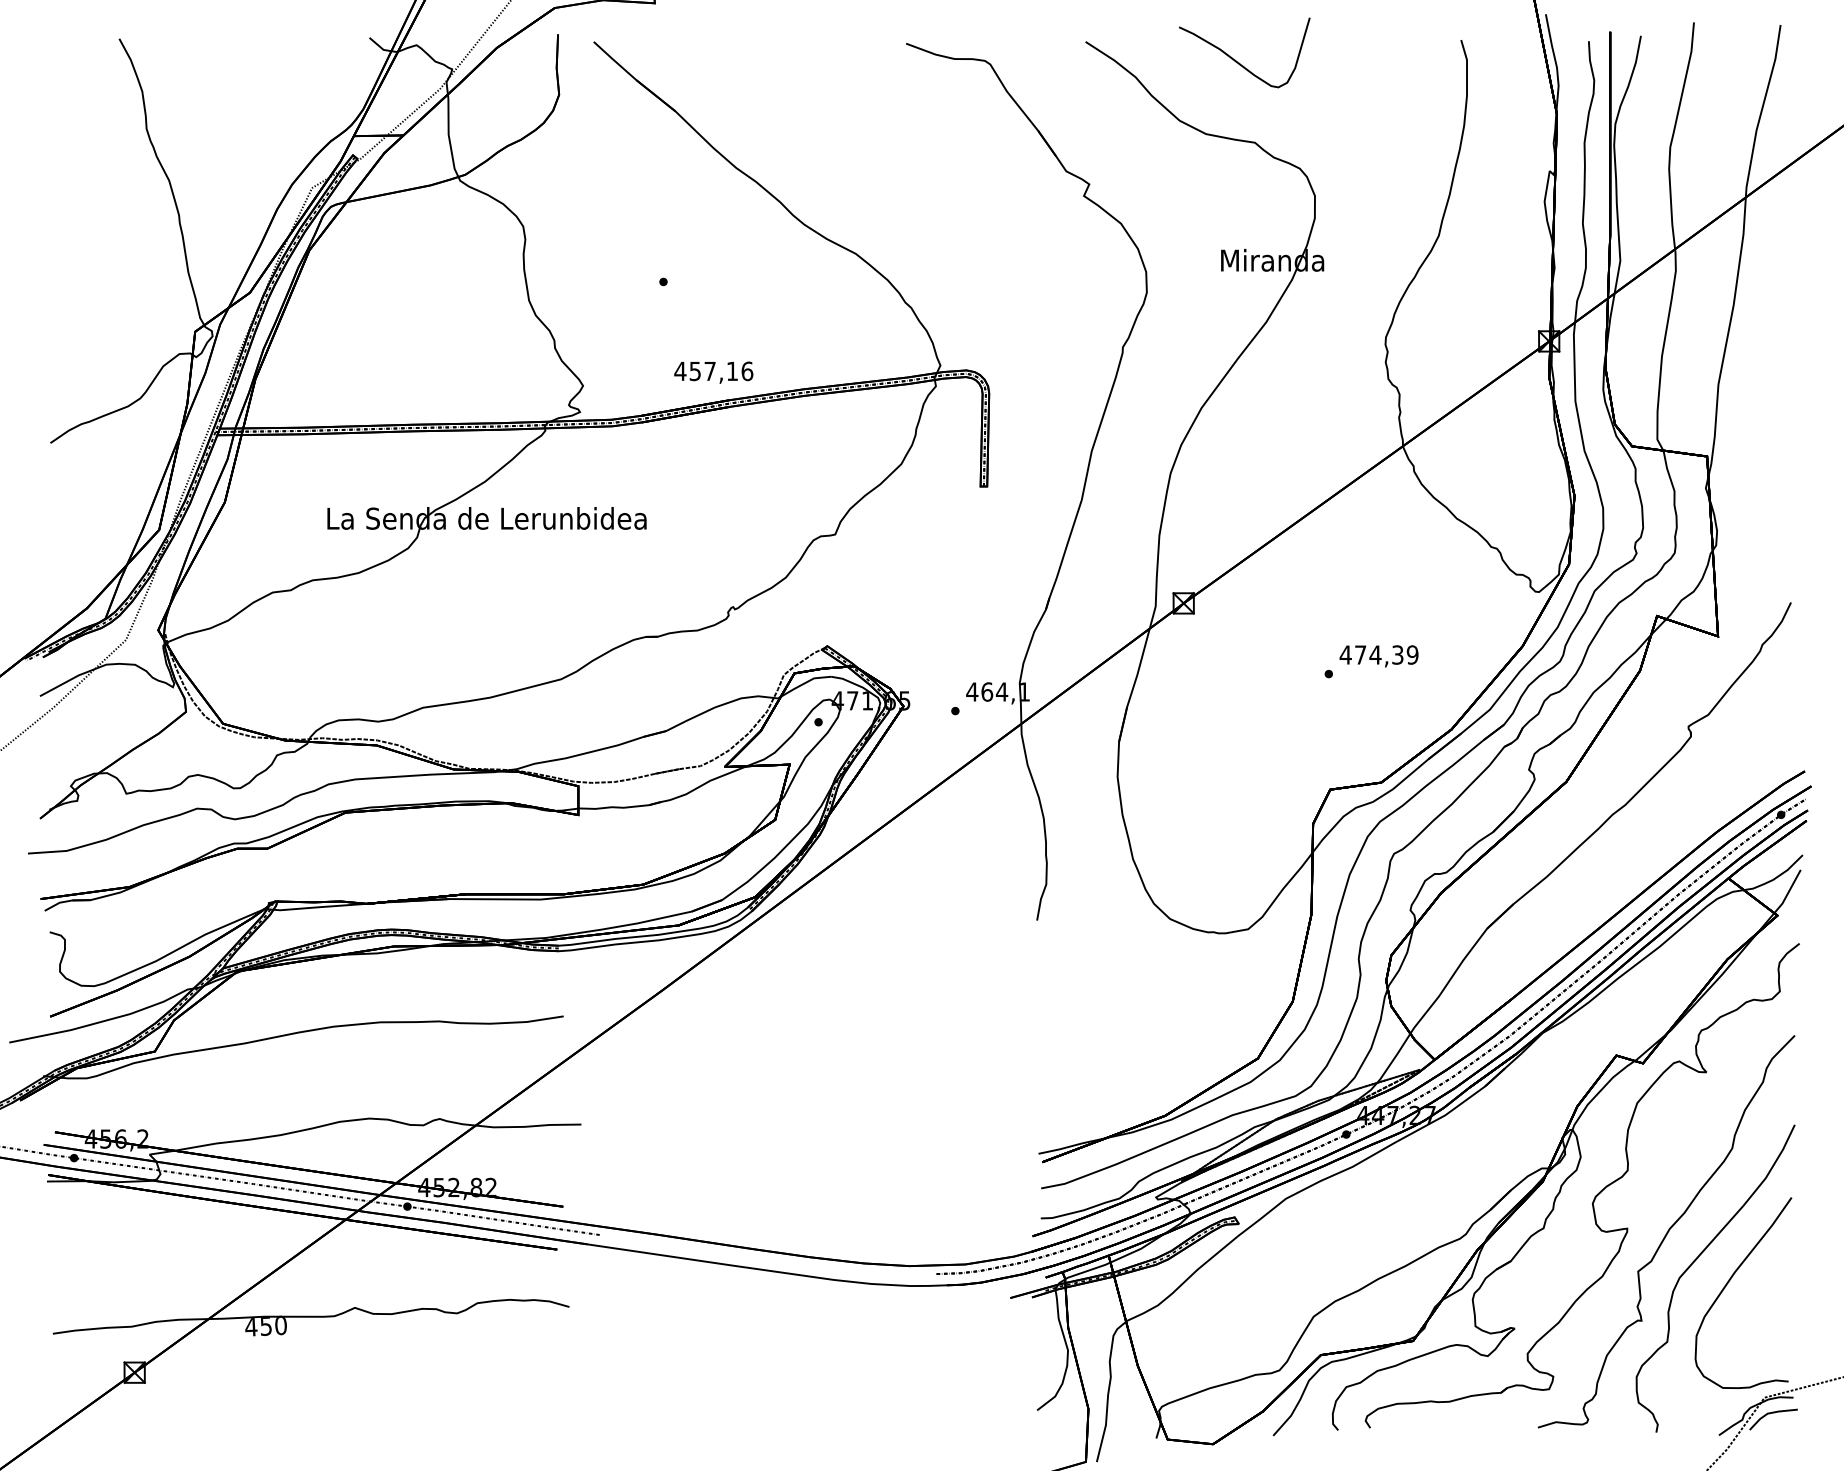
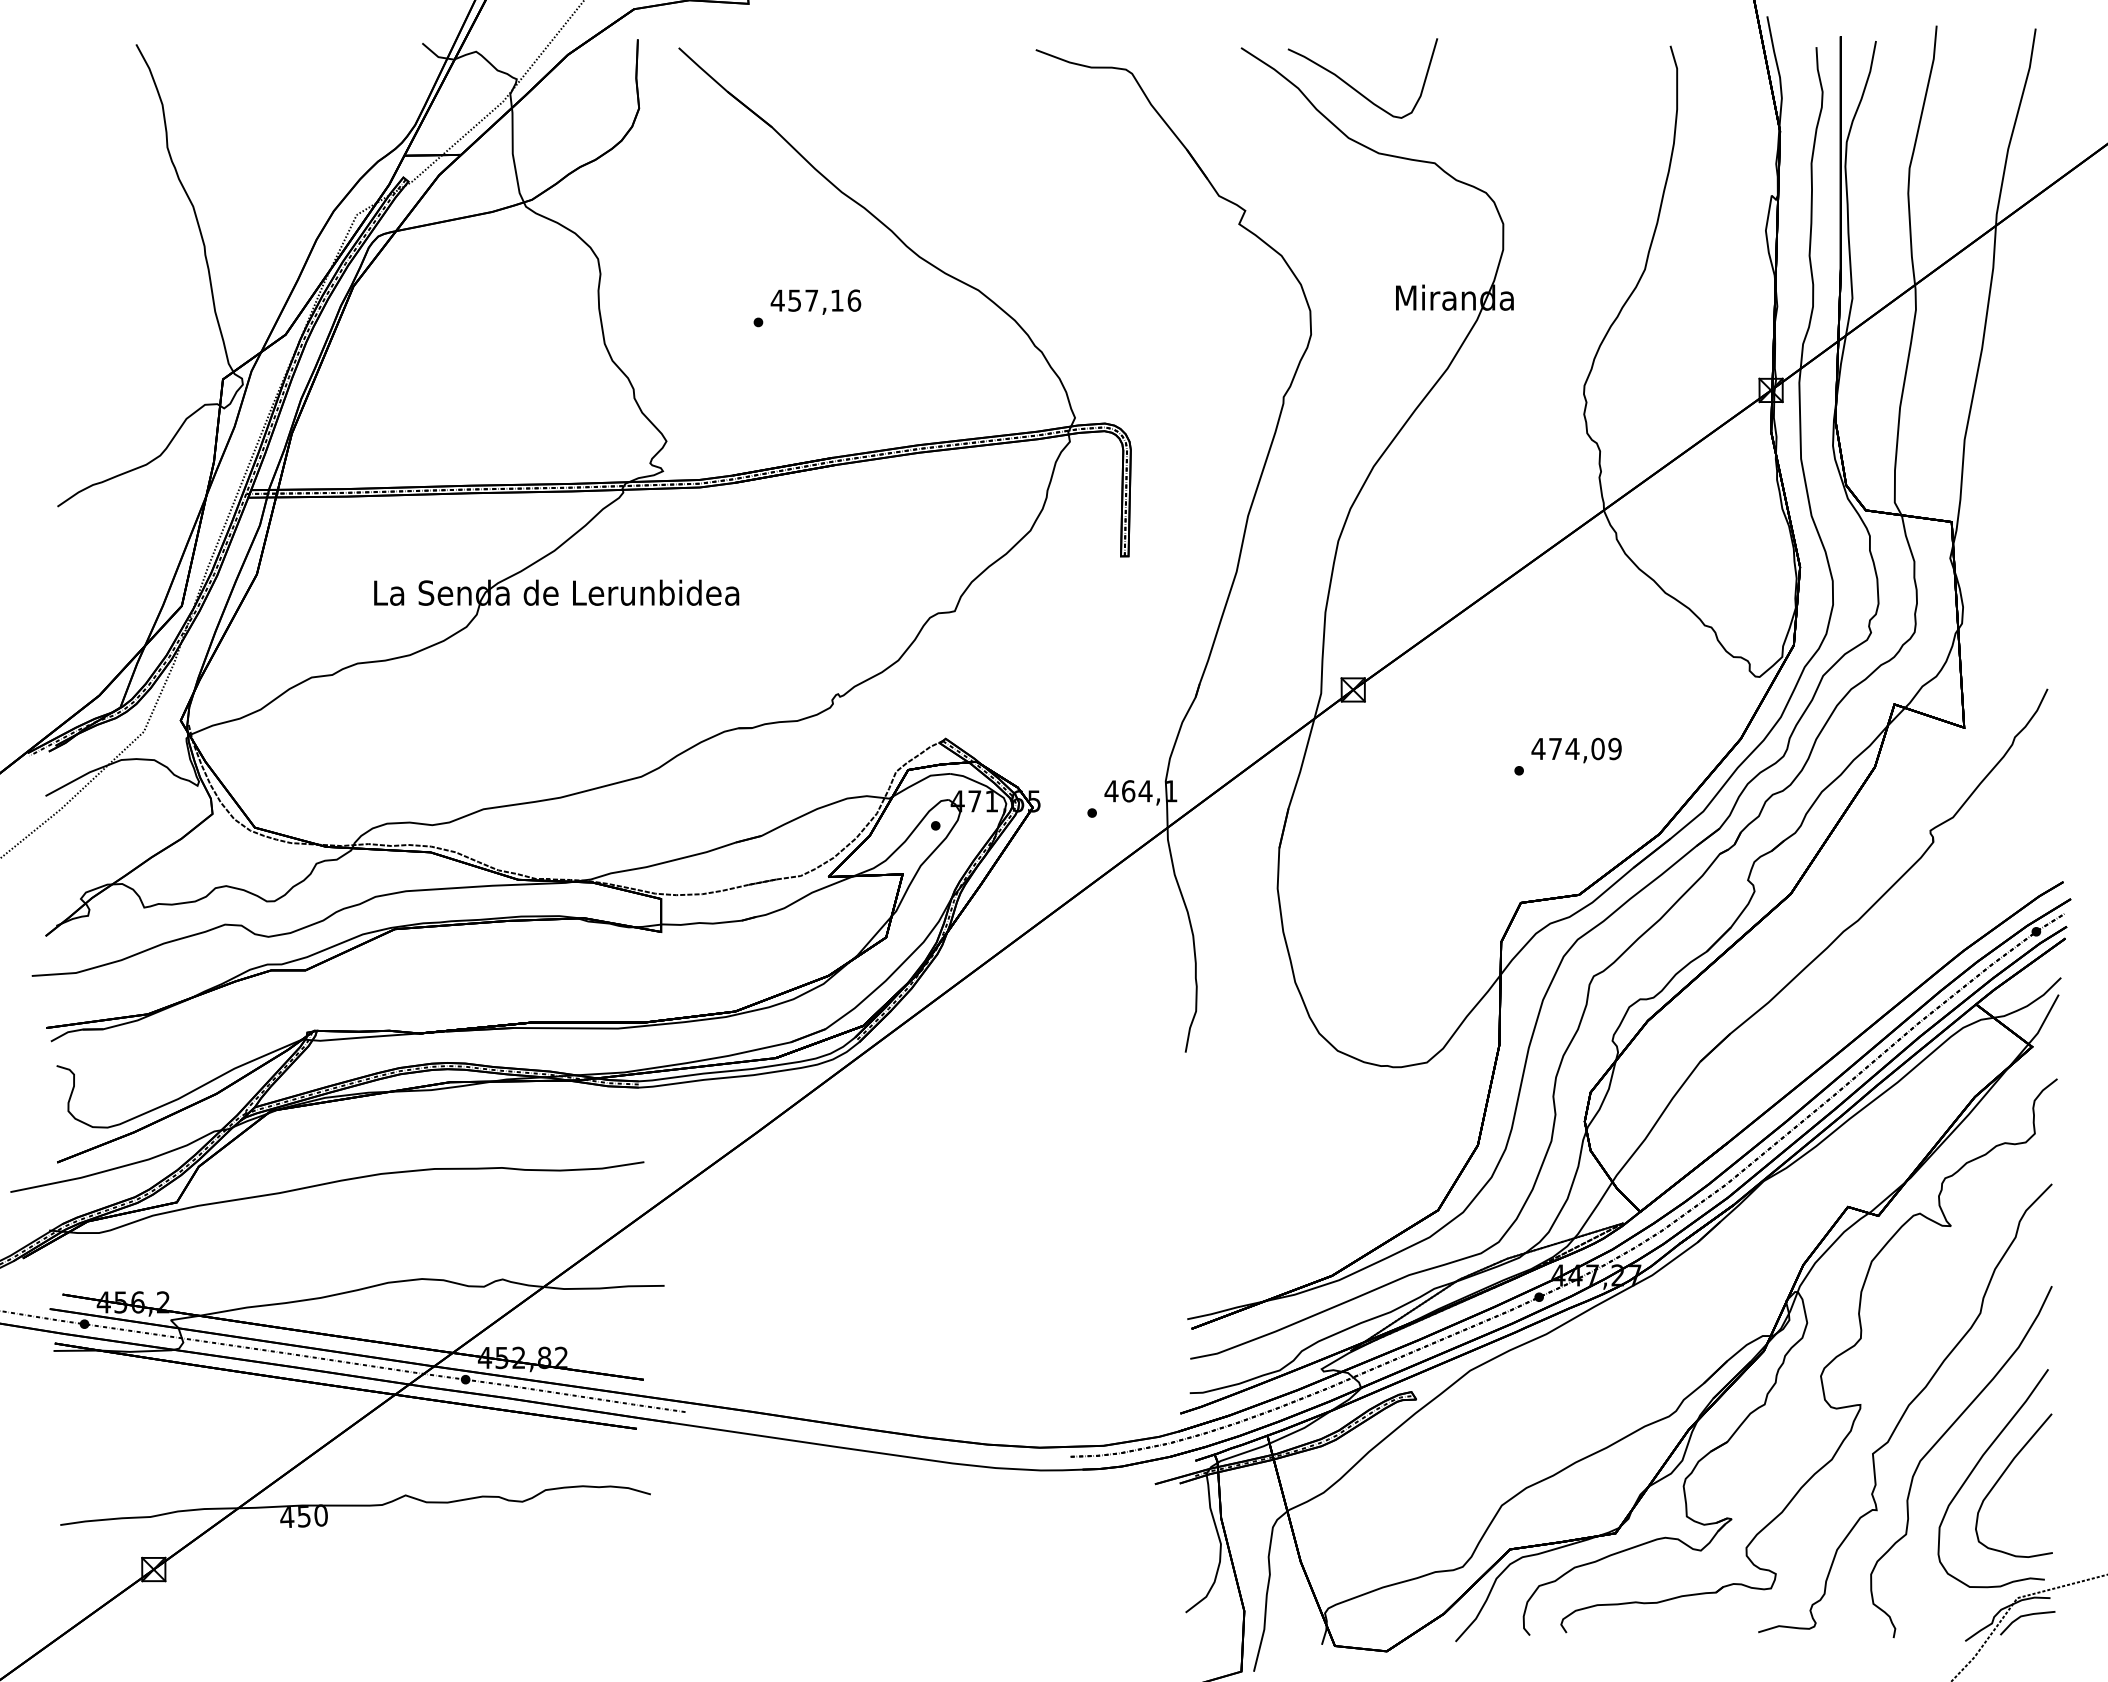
curve: (1238, 61) -> (1355, 88), moved
text: (713, 372) -> (815, 301), moved
text: (1397, 654) -> (1597, 748), 474,39 -> 474,09
curve: (1751, 1291) -> (2002, 1476), added

